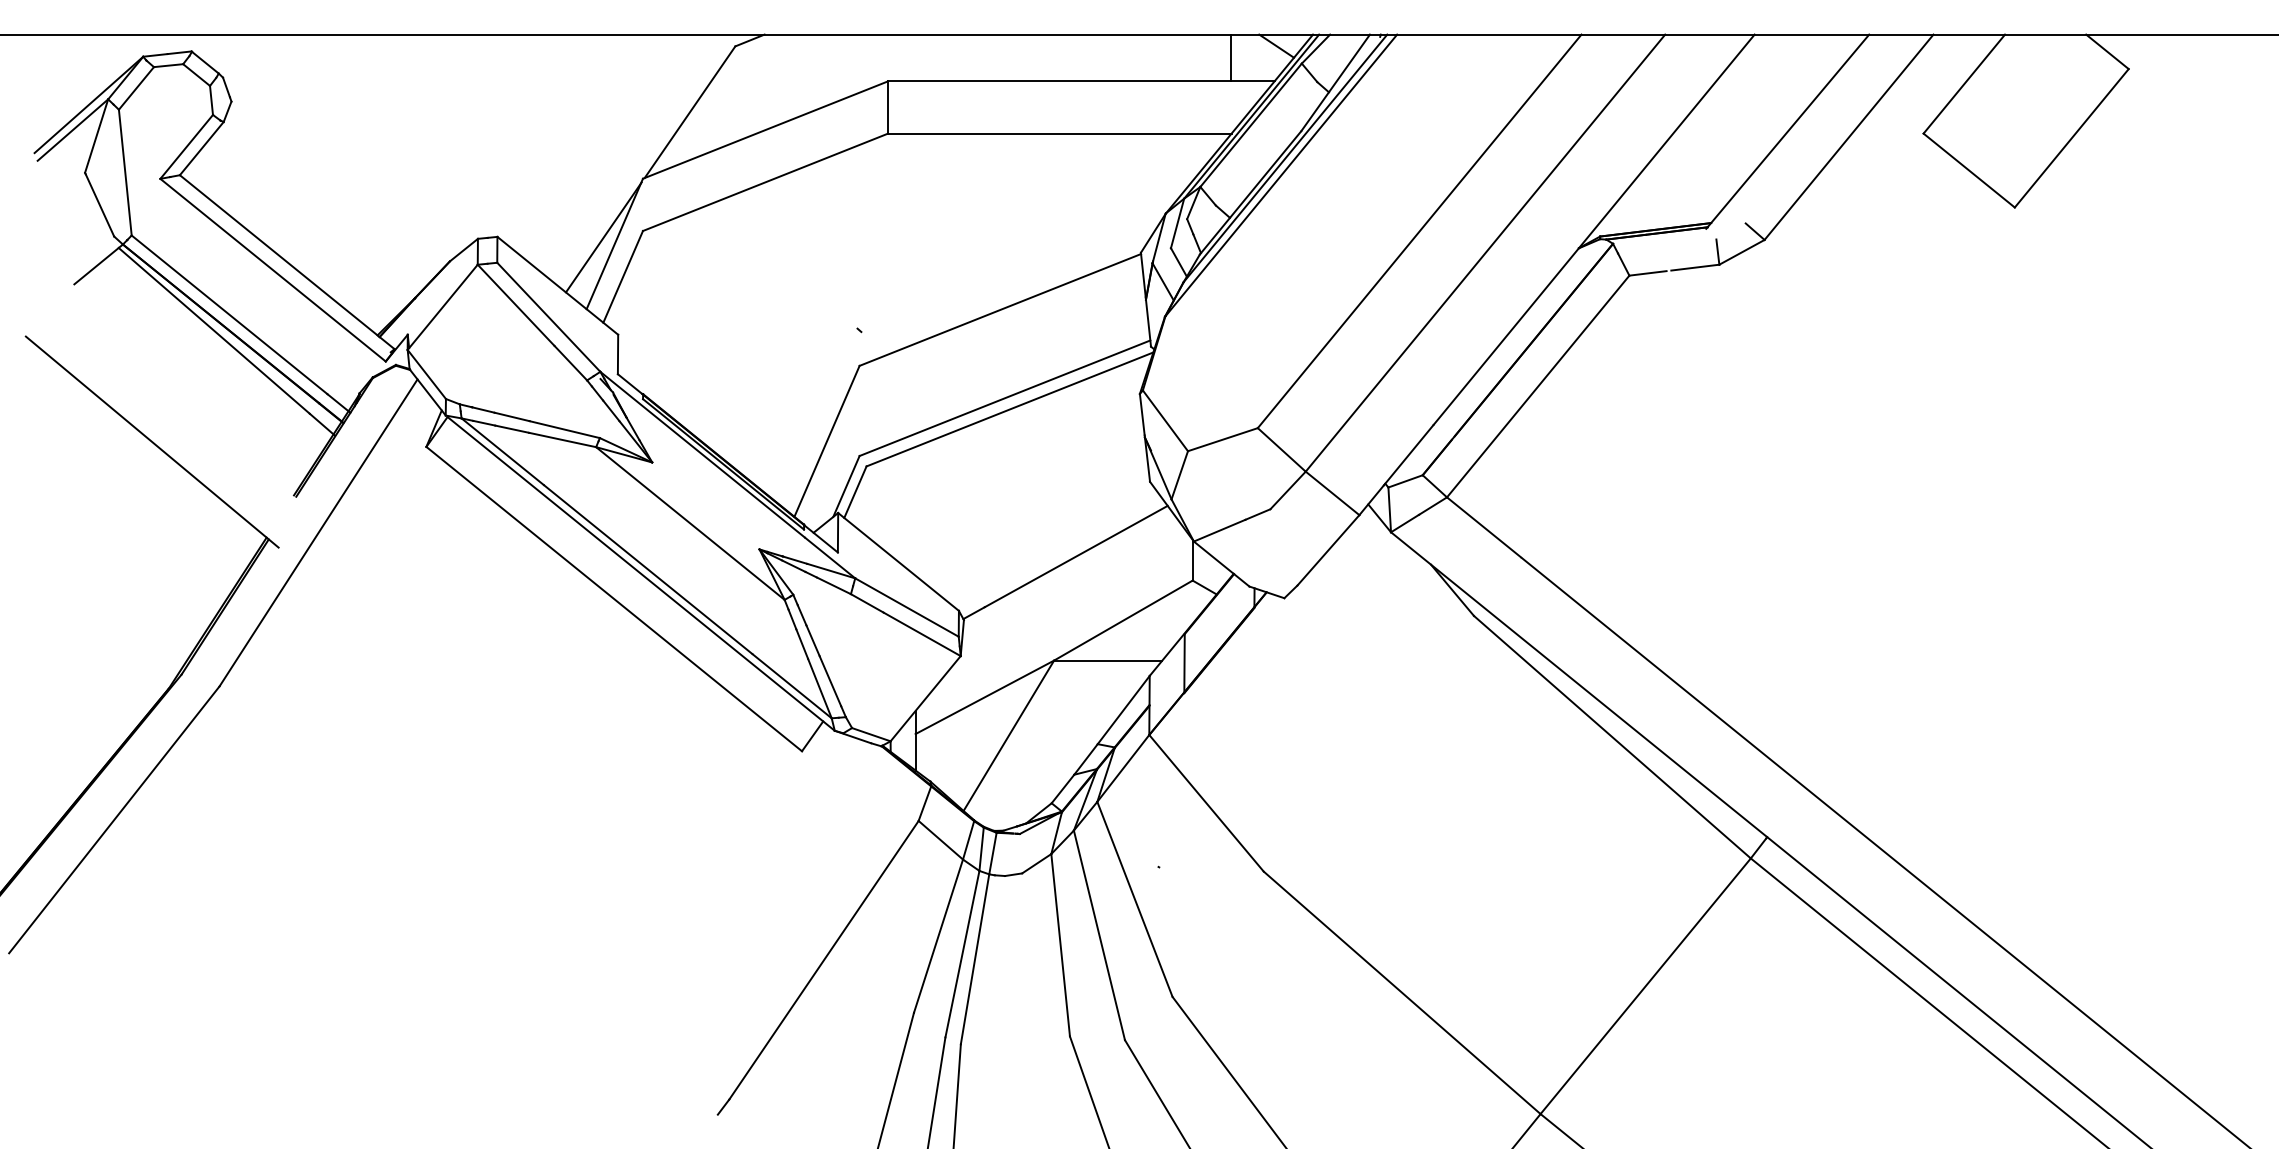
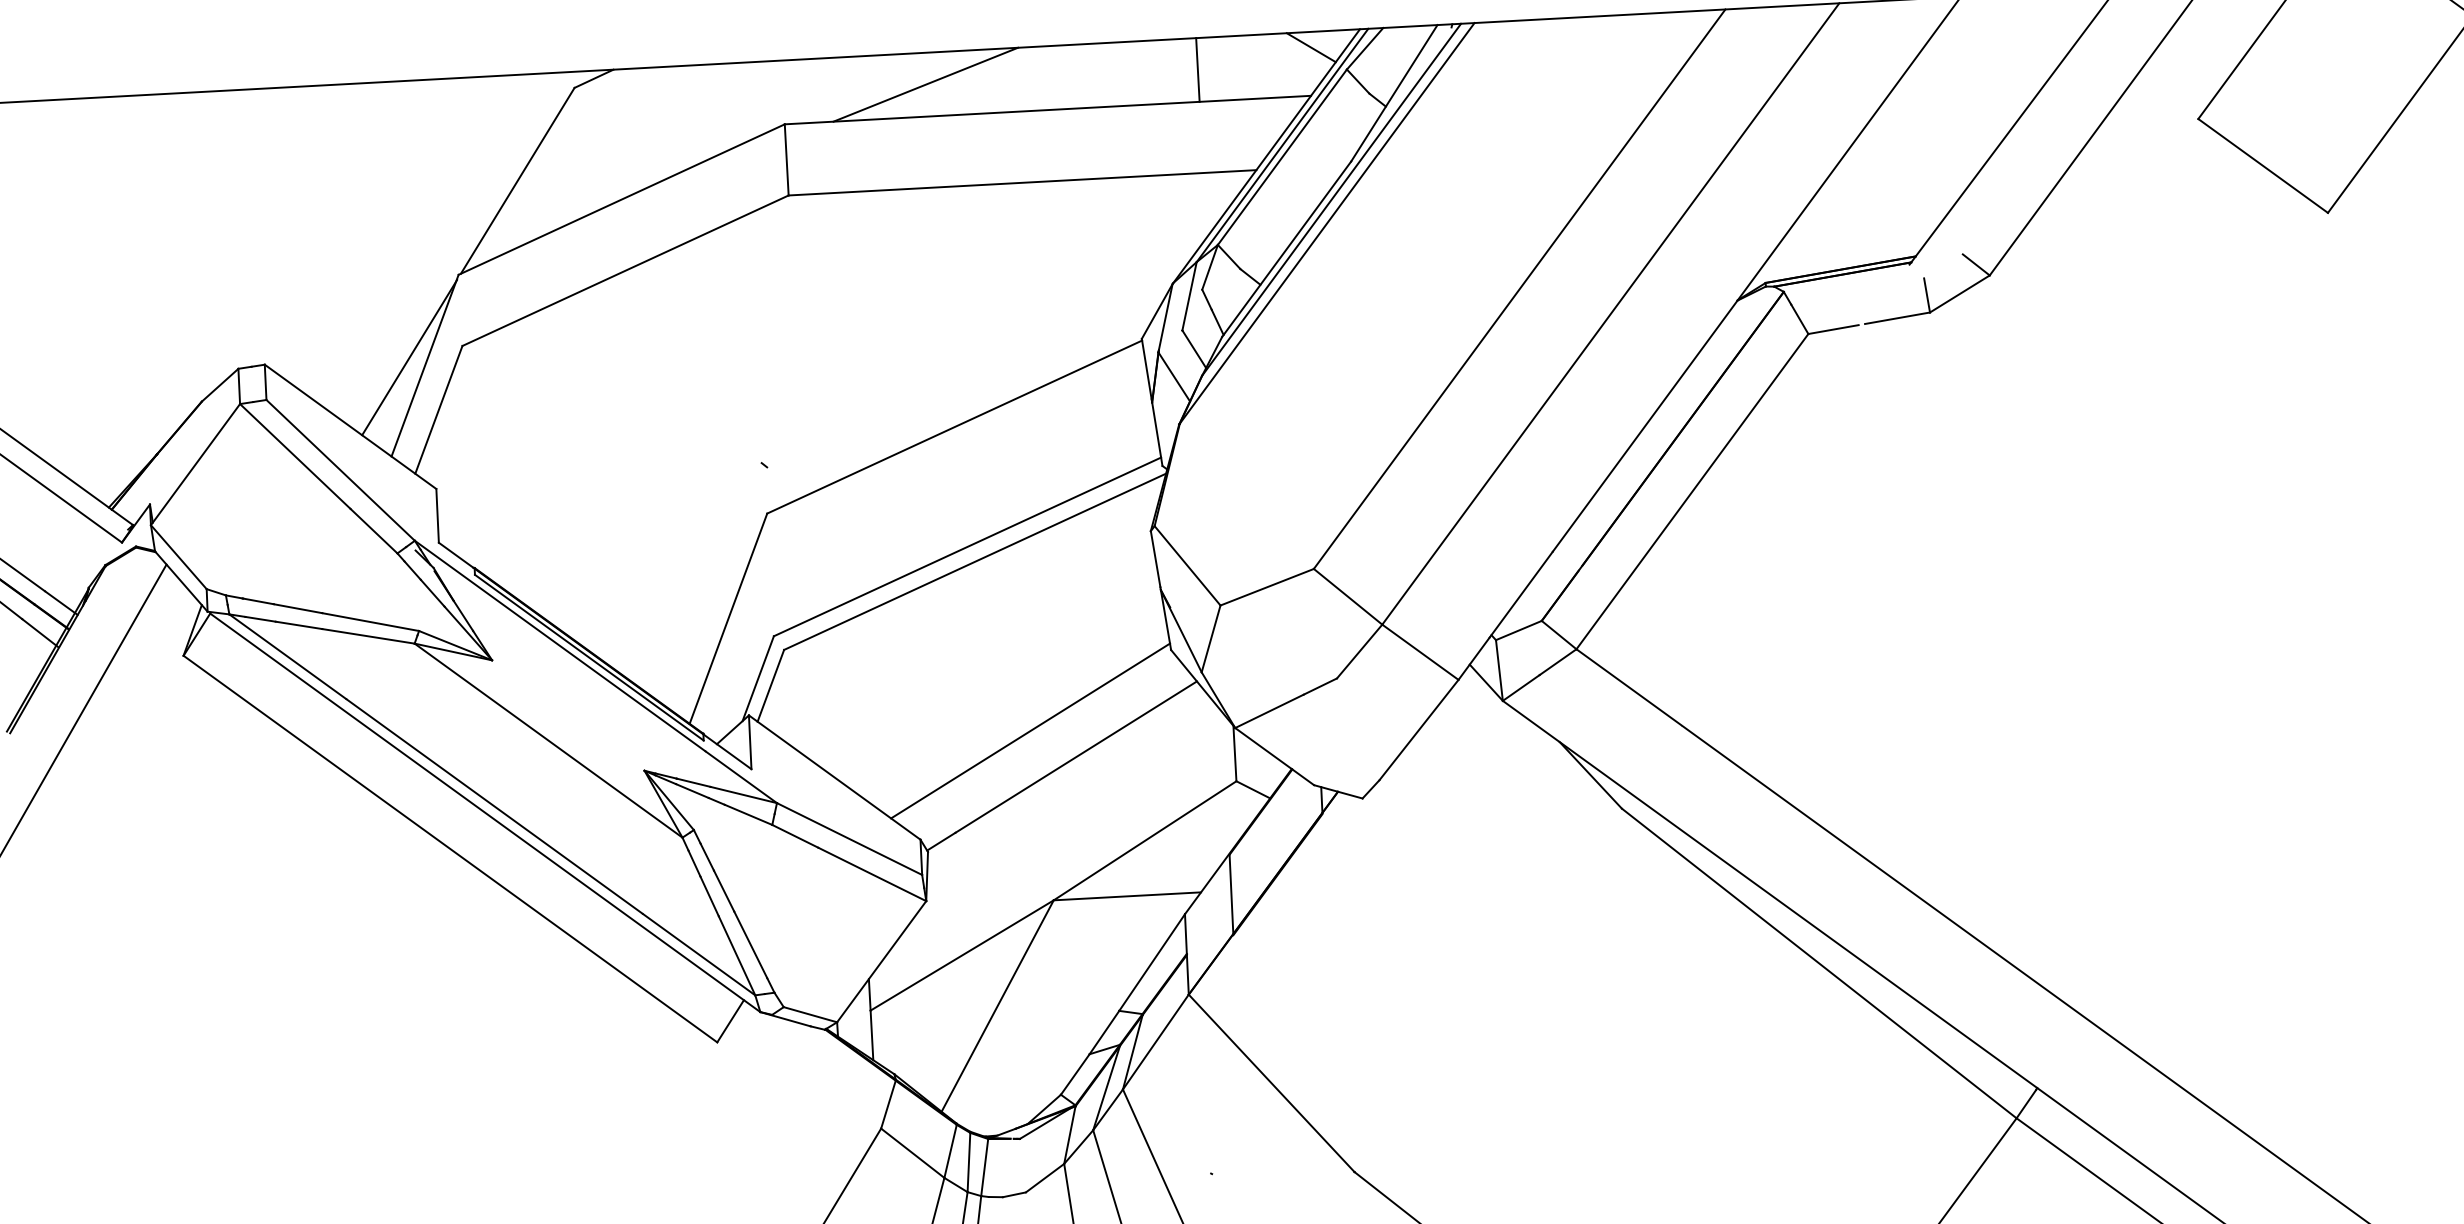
line: (992, 57) -> (925, 84), added
line: (1230, 57) -> (1197, 69), moved
line: (1043, 535) -> (1030, 730), added

